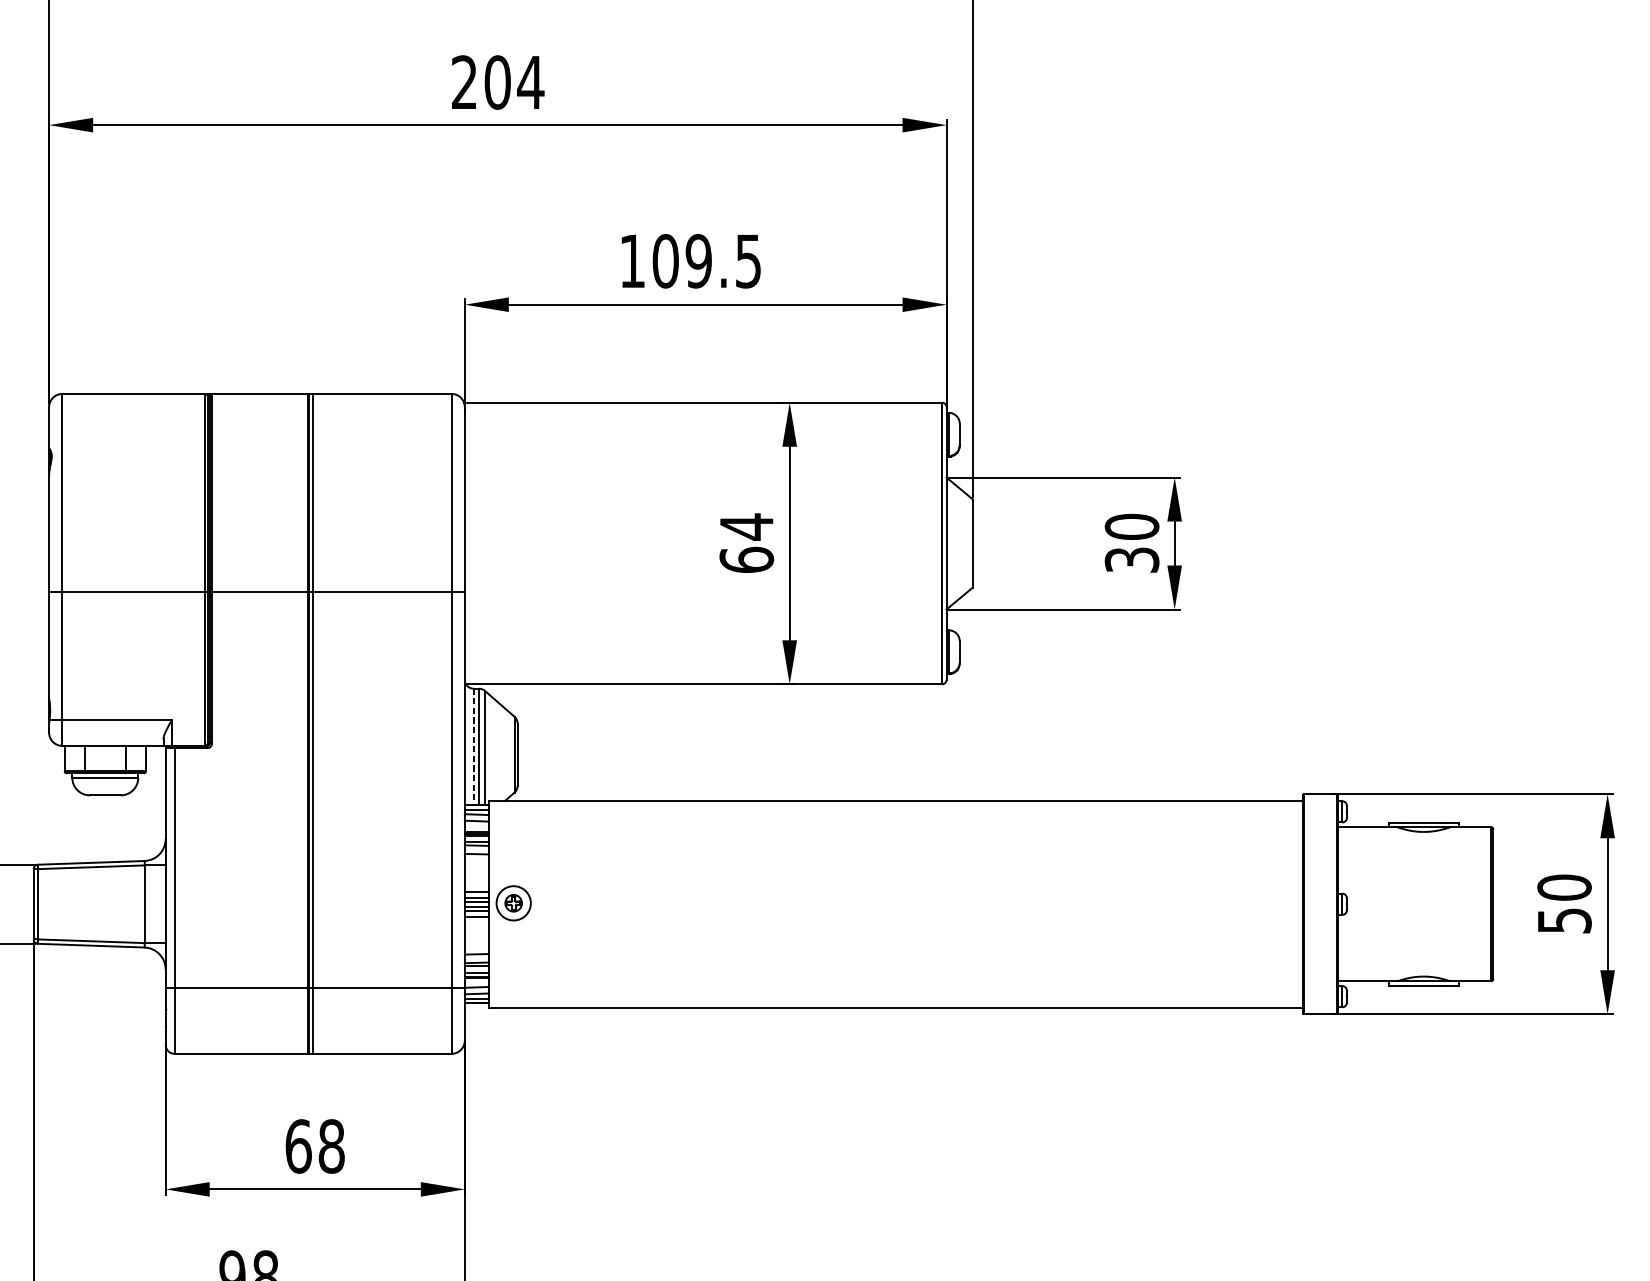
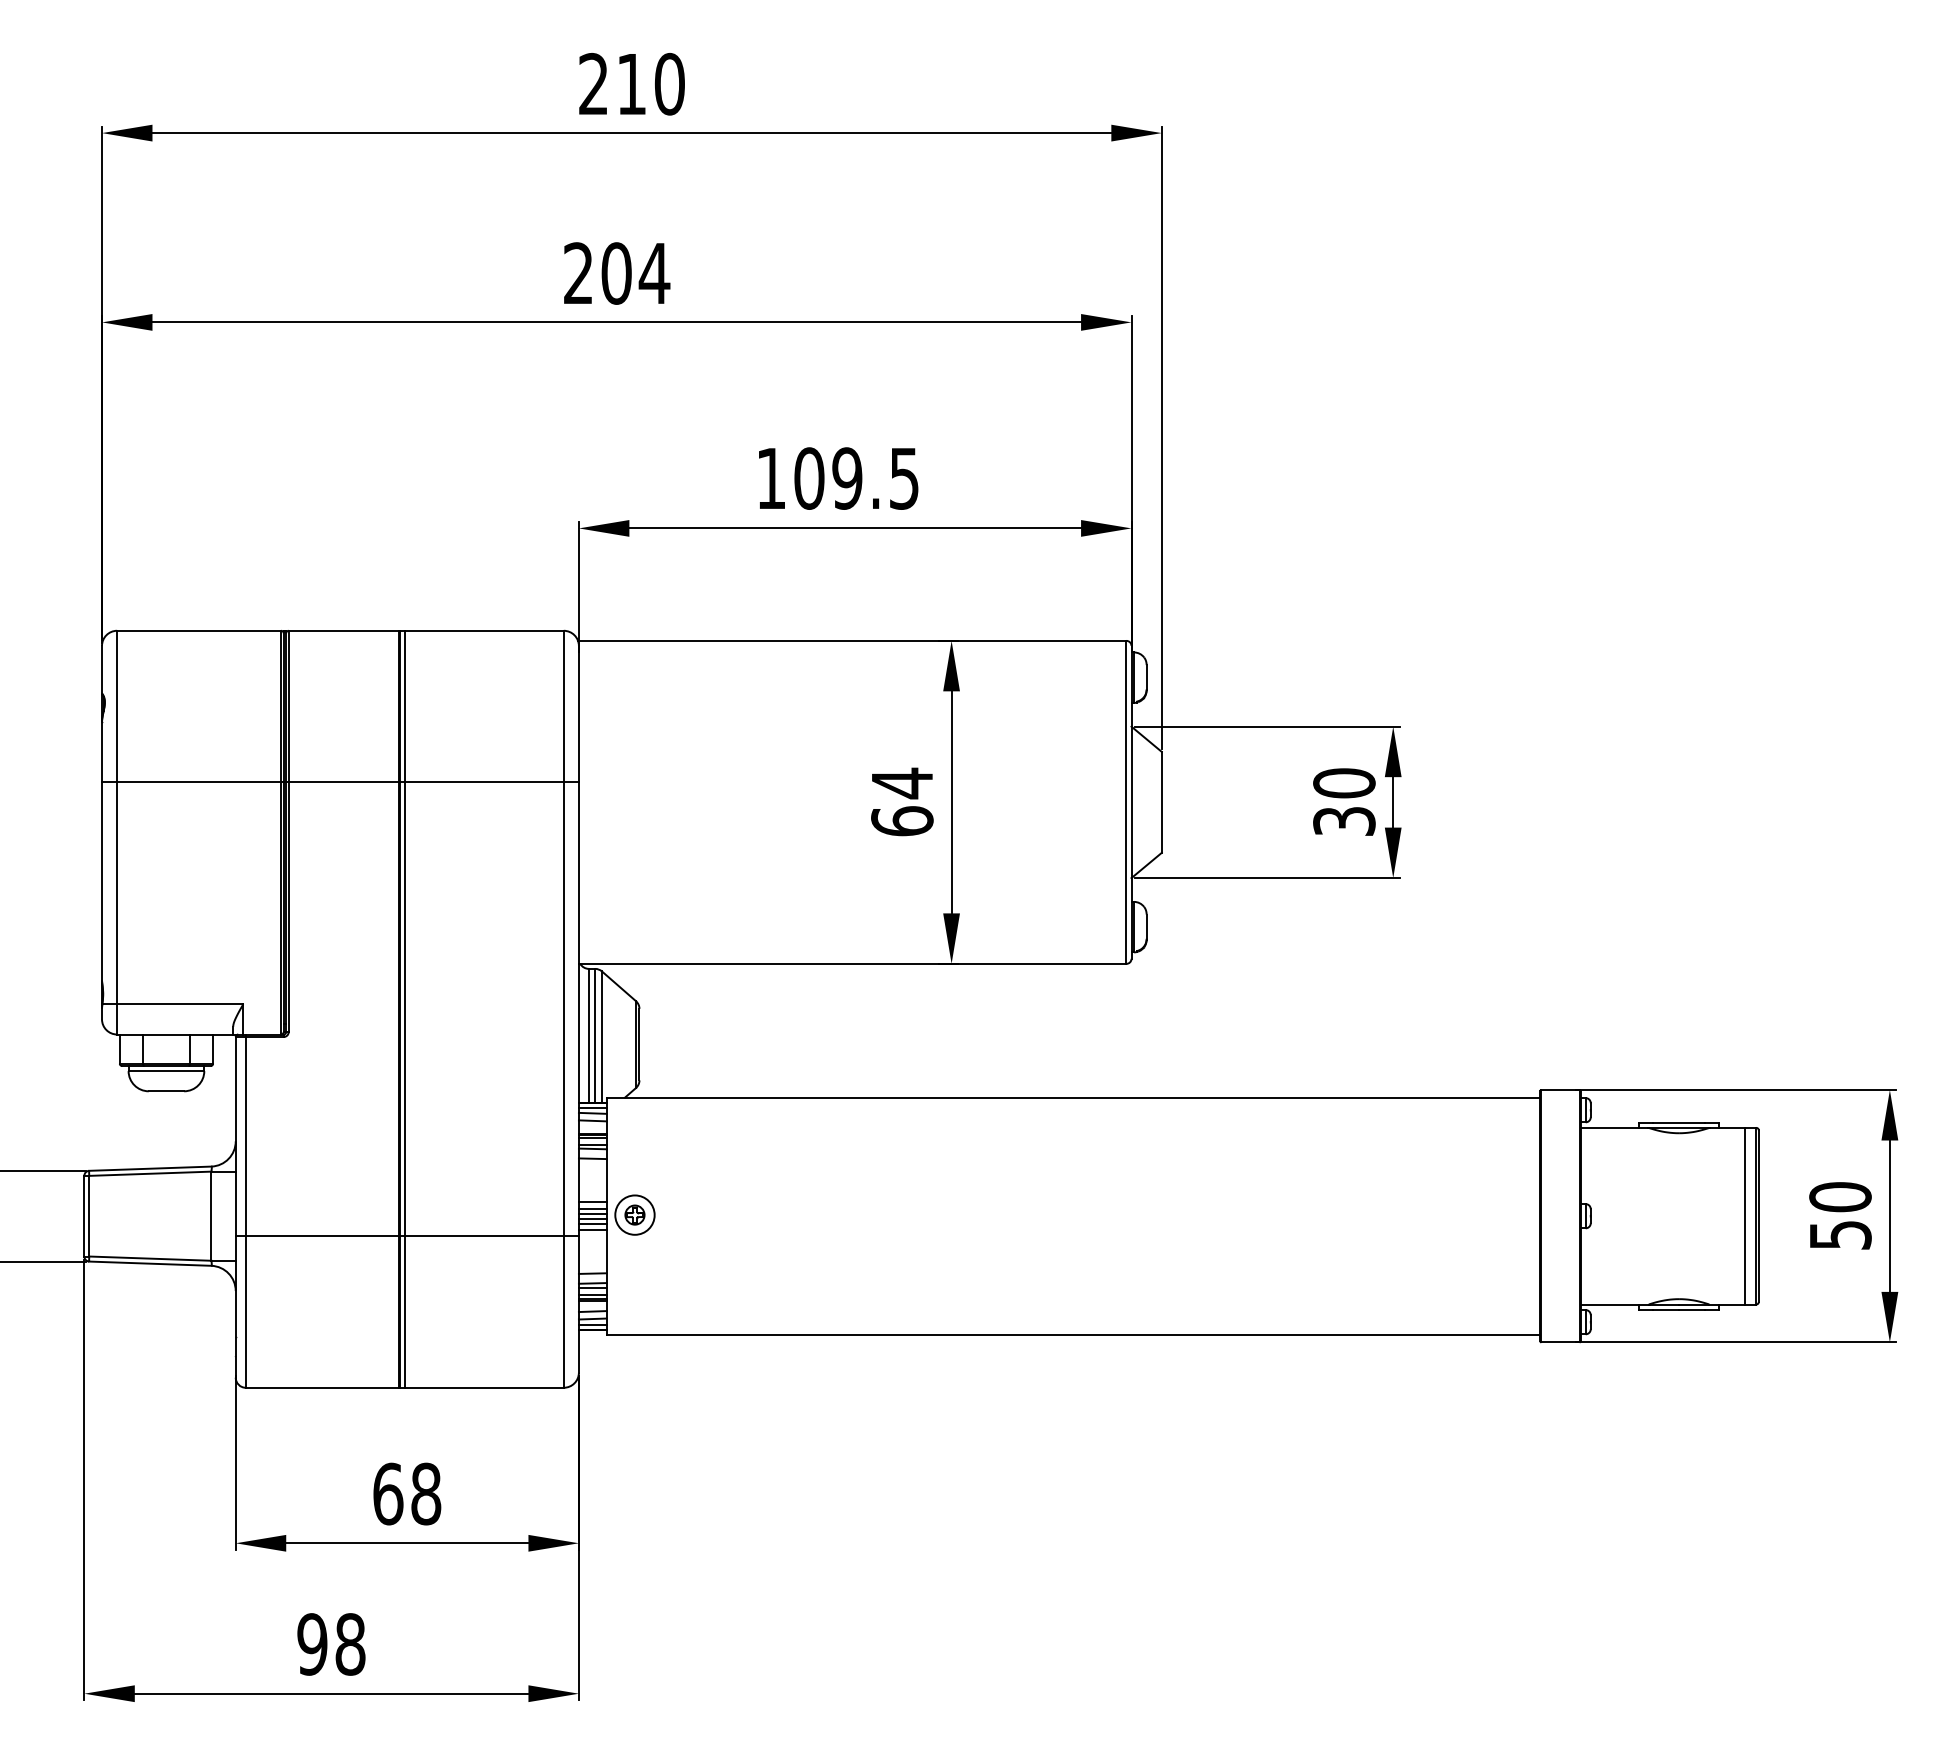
line: (257, 592) -> (340, 782), moved
line: (474, 746) -> (589, 1035), dashed -> solid
line: (1480, 903) -> (1744, 1215), added
line: (314, 988) -> (406, 1236), moved

